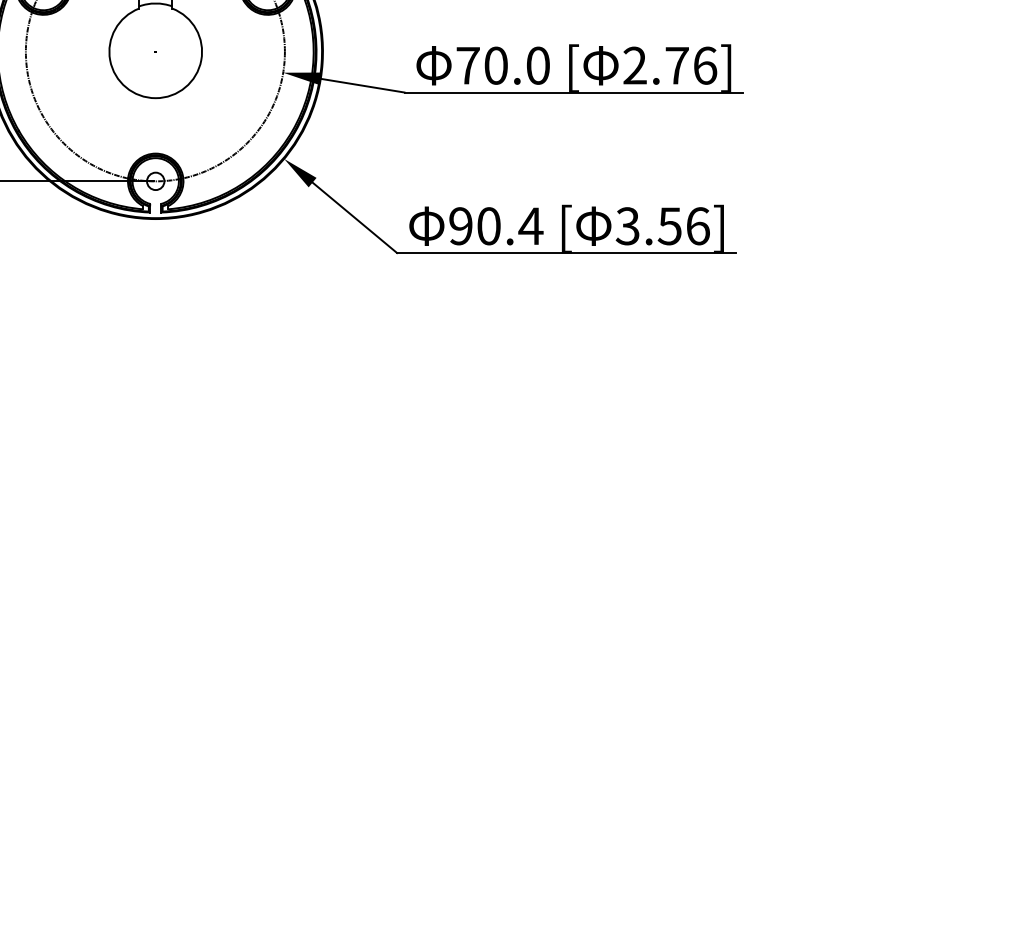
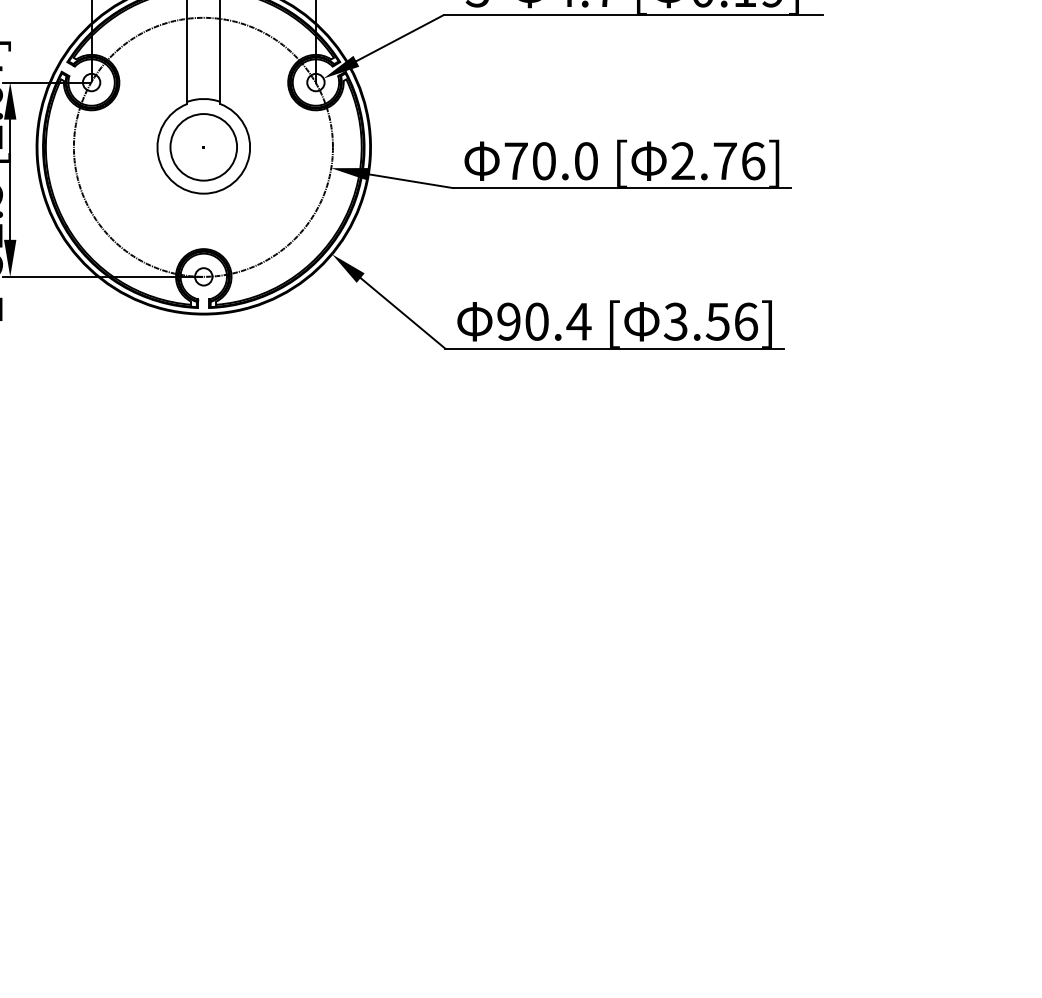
circle: (155, 52) -> (203, 147), added

